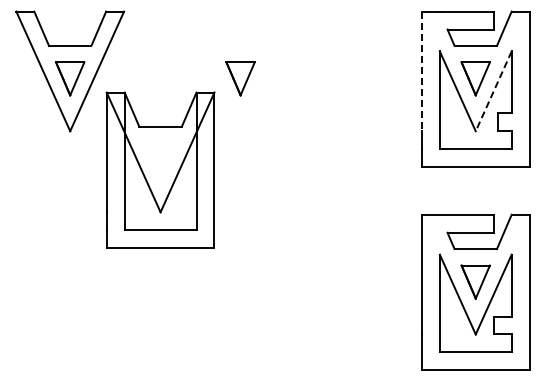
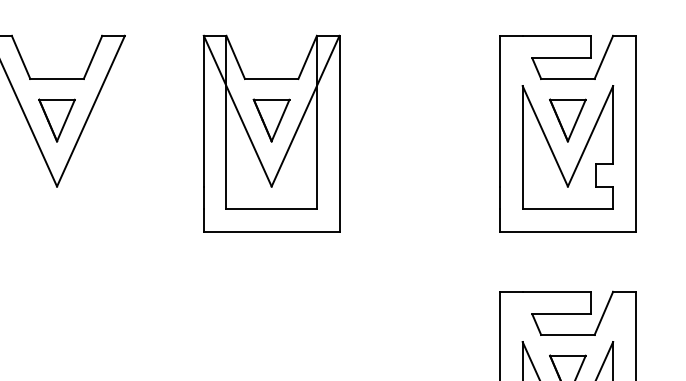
line: (421, 71) -> (499, 111), dashed -> solid
line: (493, 91) -> (590, 136), dashed -> solid
part: (160, 169) -> (271, 132), moved

